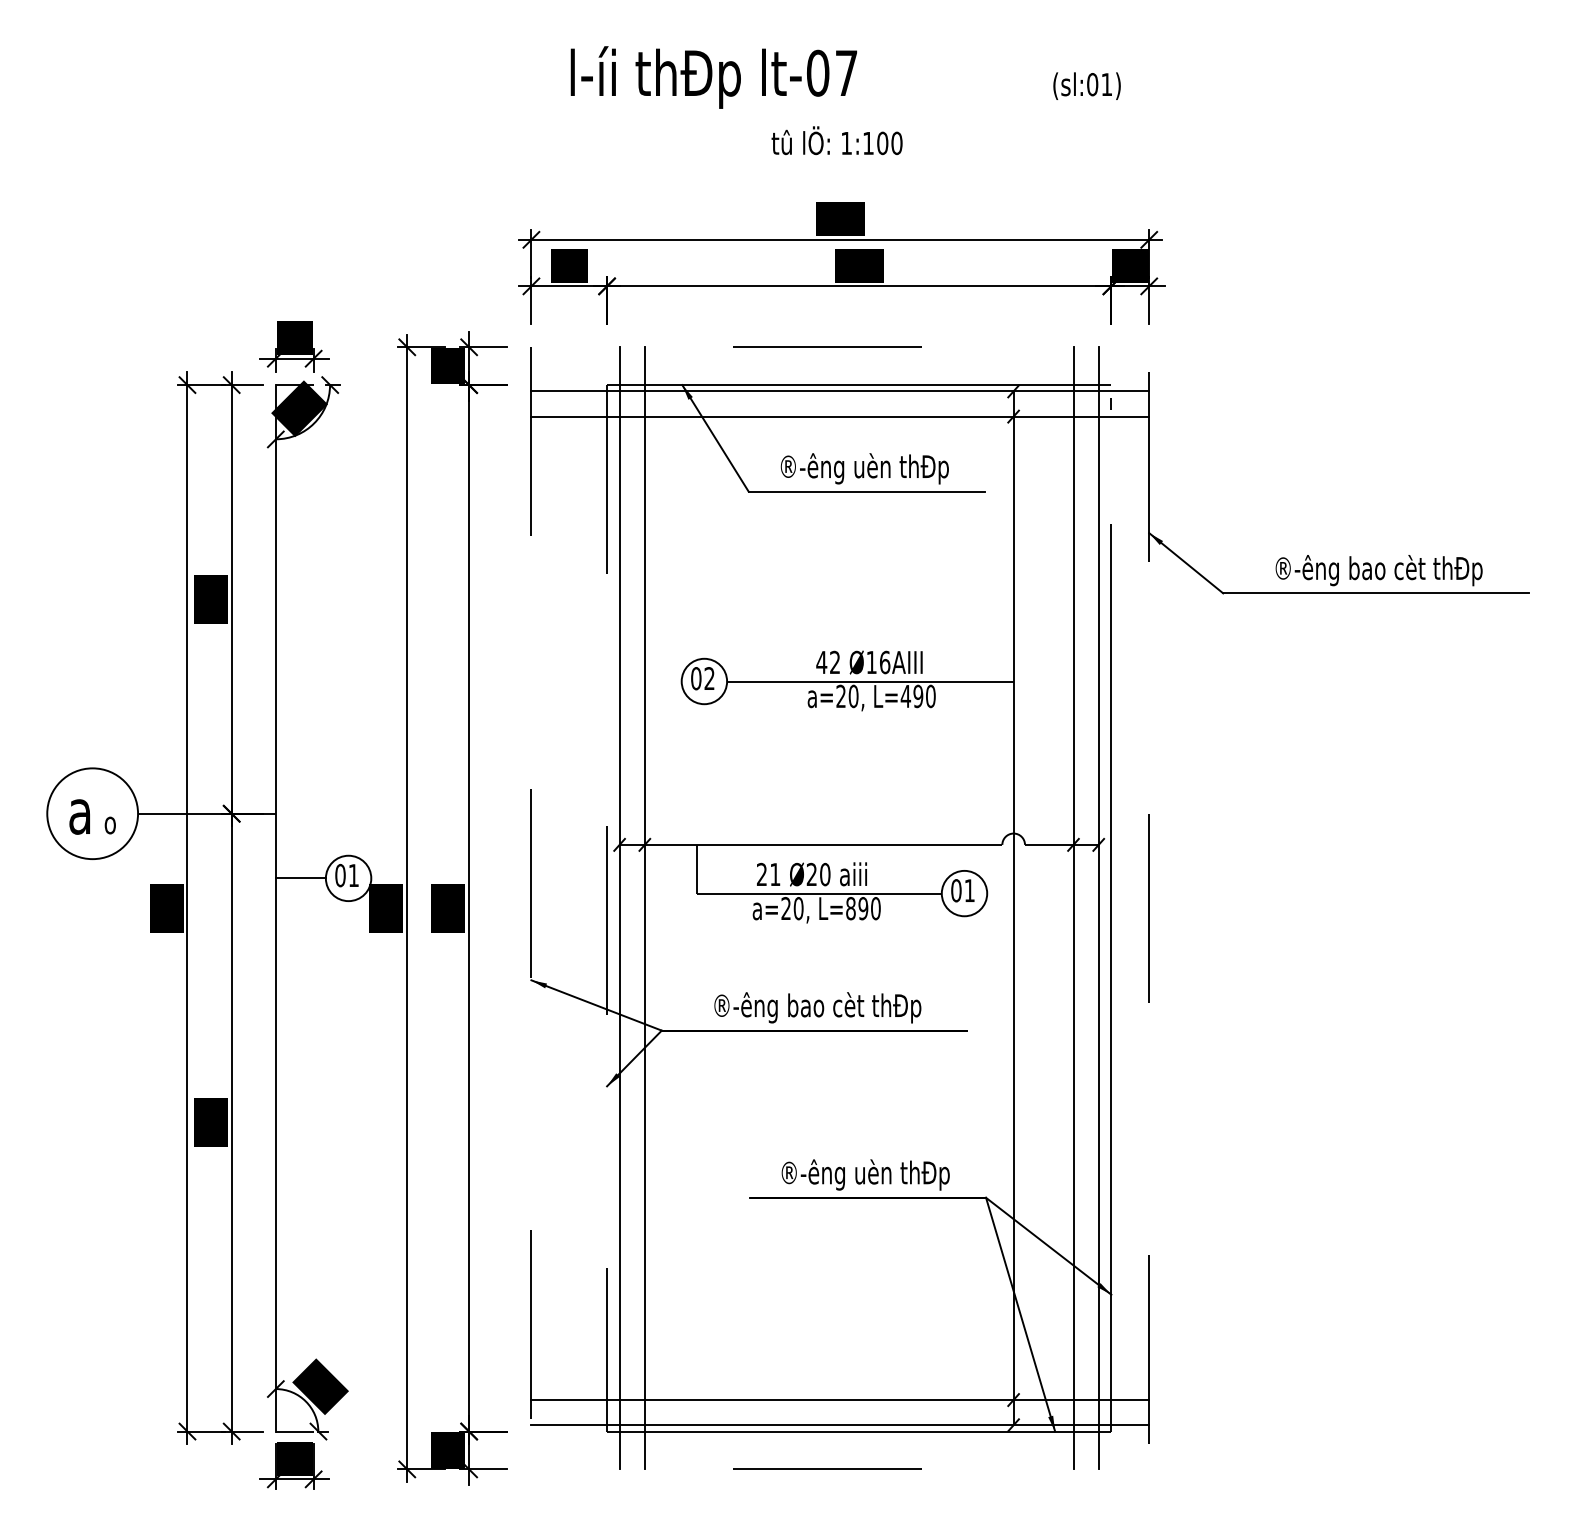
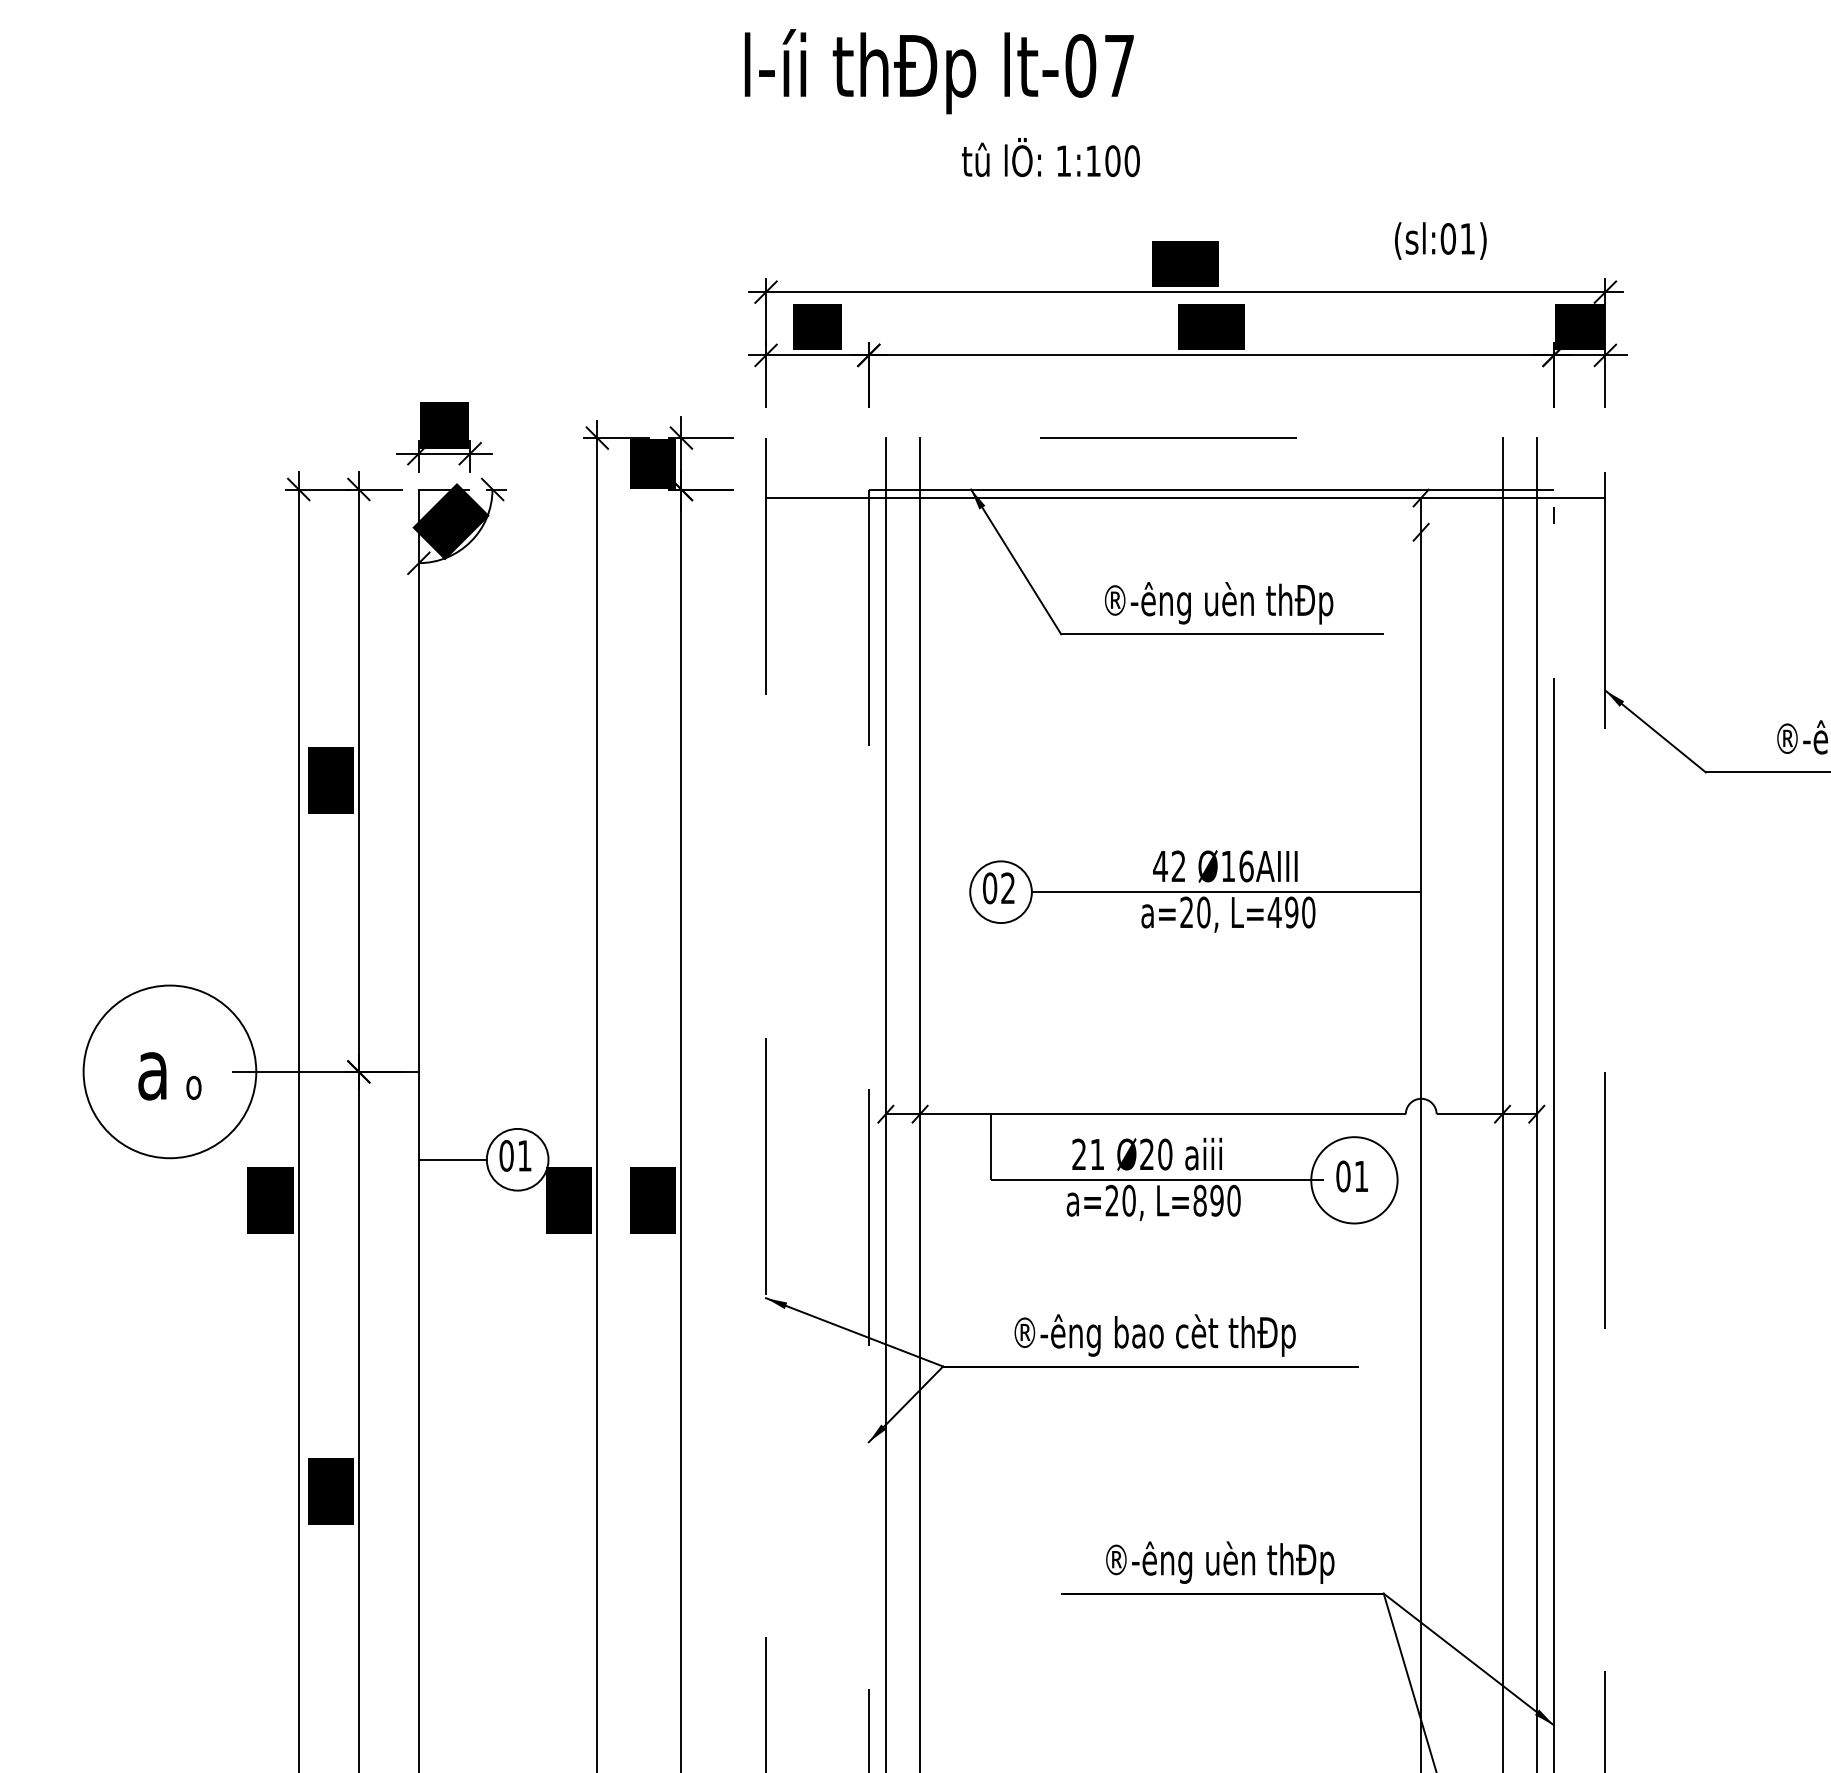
text: (713, 77) -> (938, 71), moved
text: (1086, 85) -> (1440, 240), moved
text: (836, 140) -> (1050, 157), moved
line: (840, 416) -> (1185, 532), removed
circle: (92, 813) -> (169, 1071), size x1.4
circle: (964, 893) -> (1354, 1180), size x1.4

